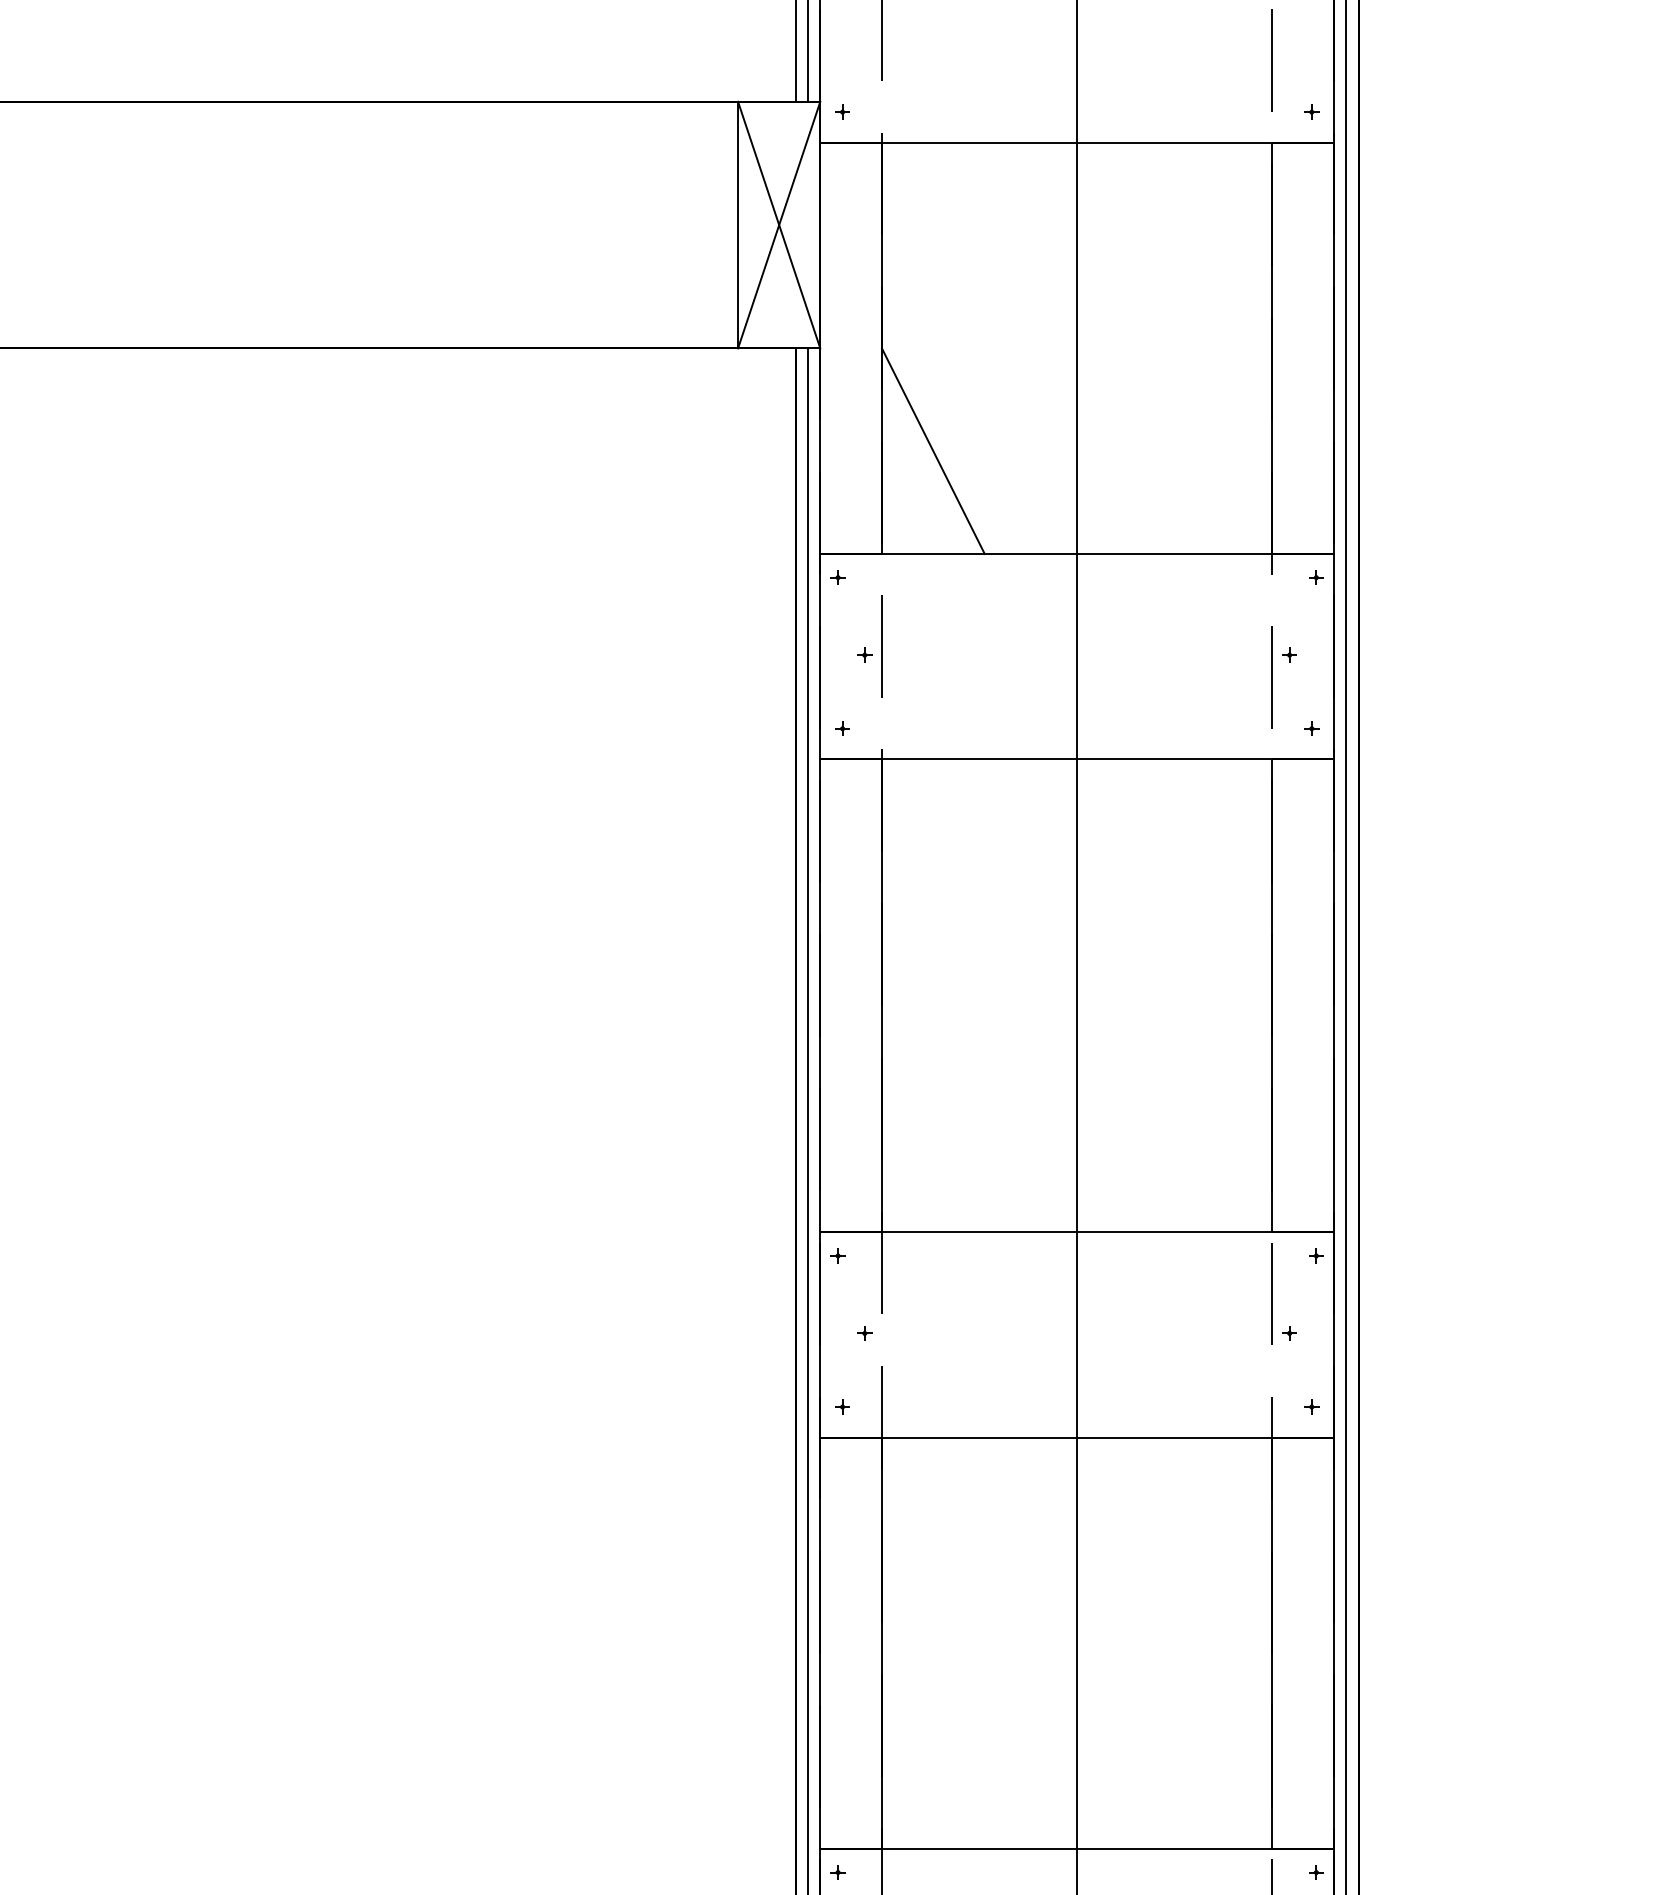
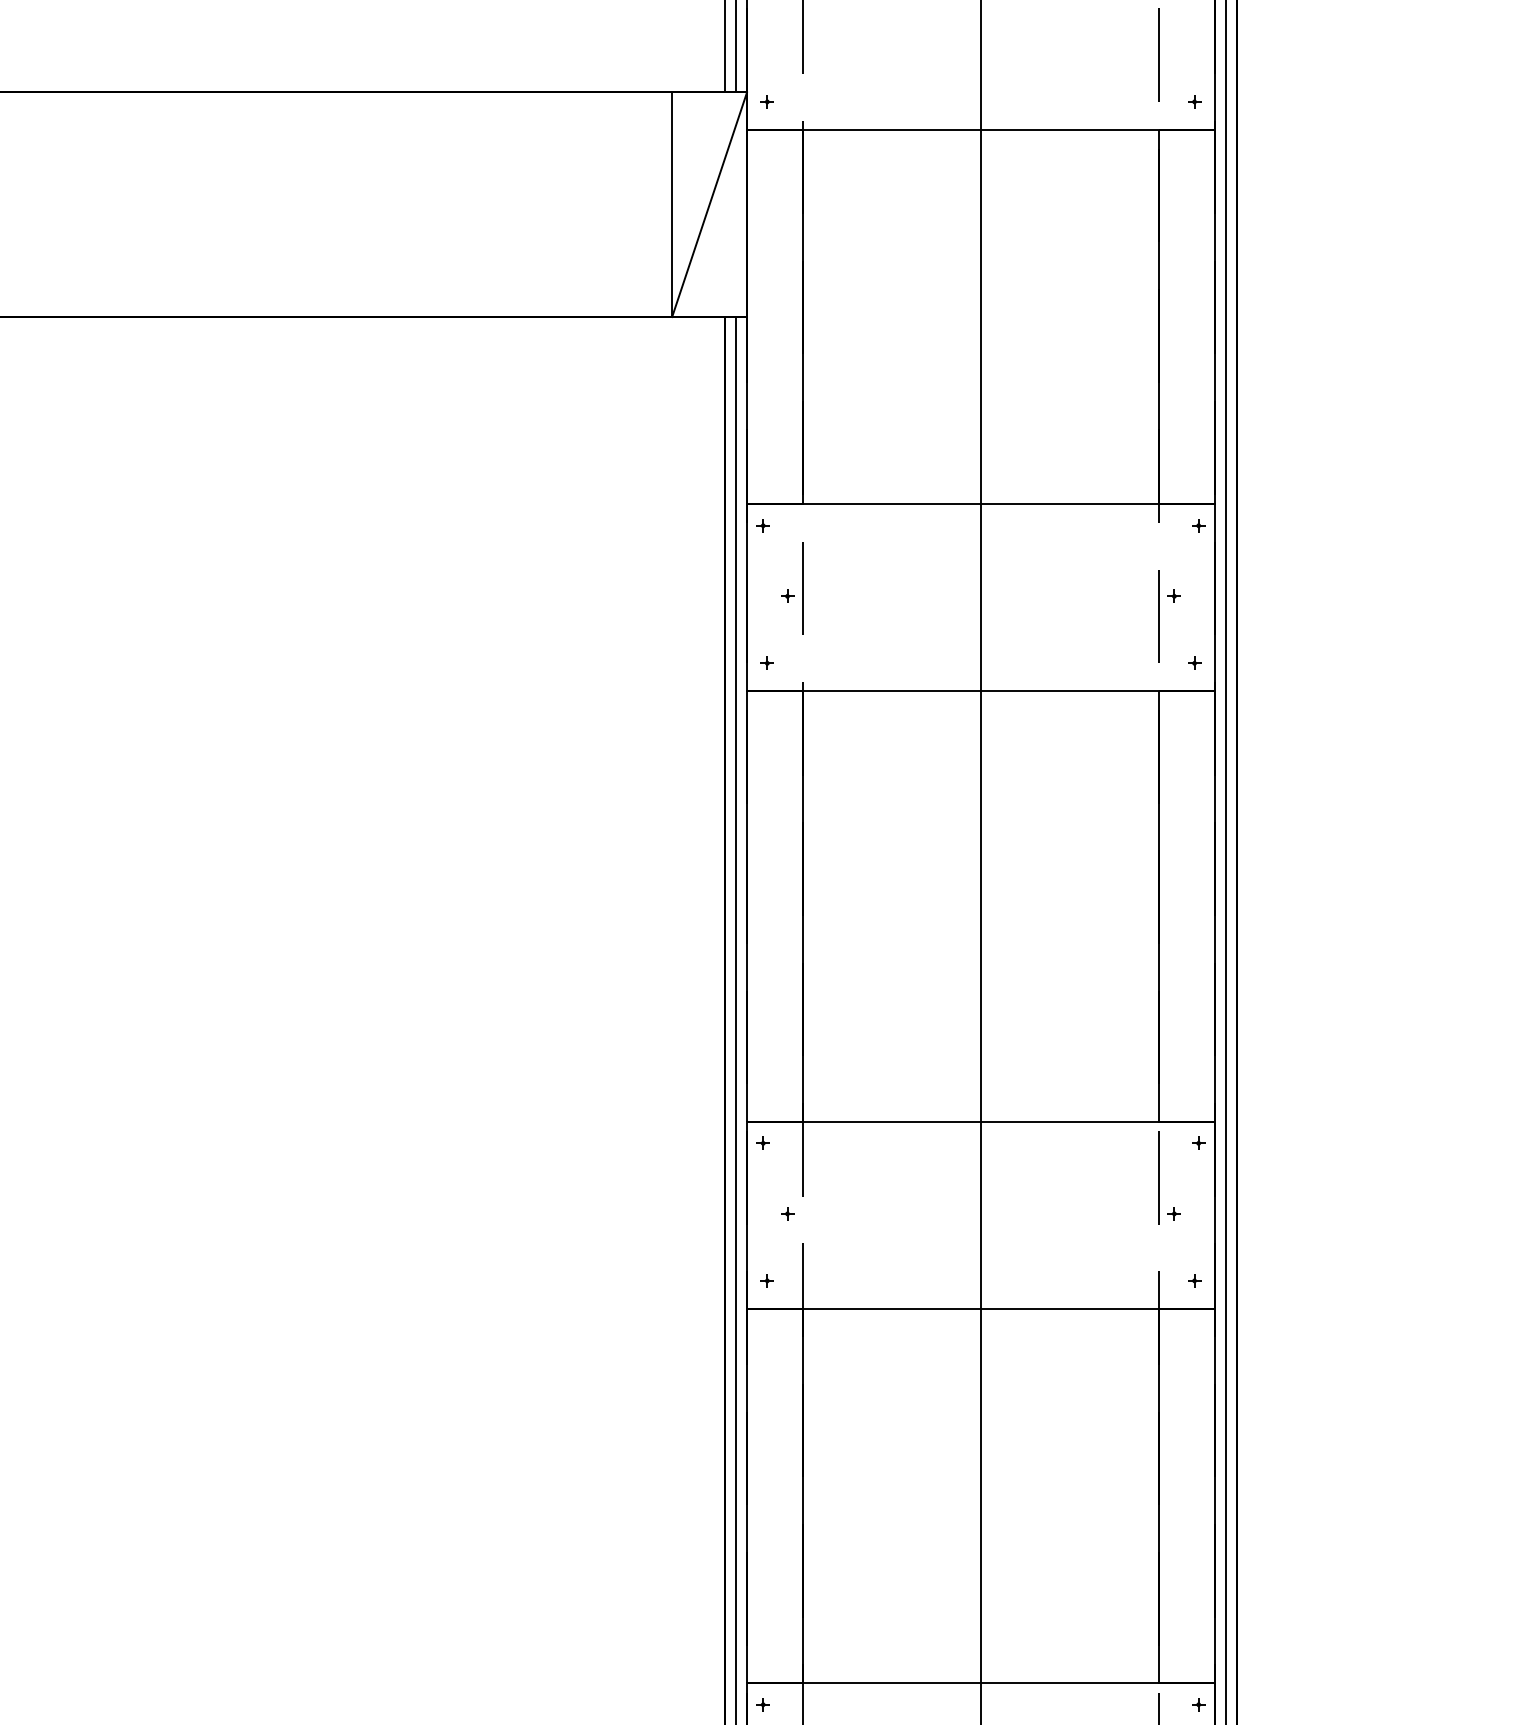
line: (779, 224) -> (709, 204), removed
line: (932, 450) -> (849, 409), removed

